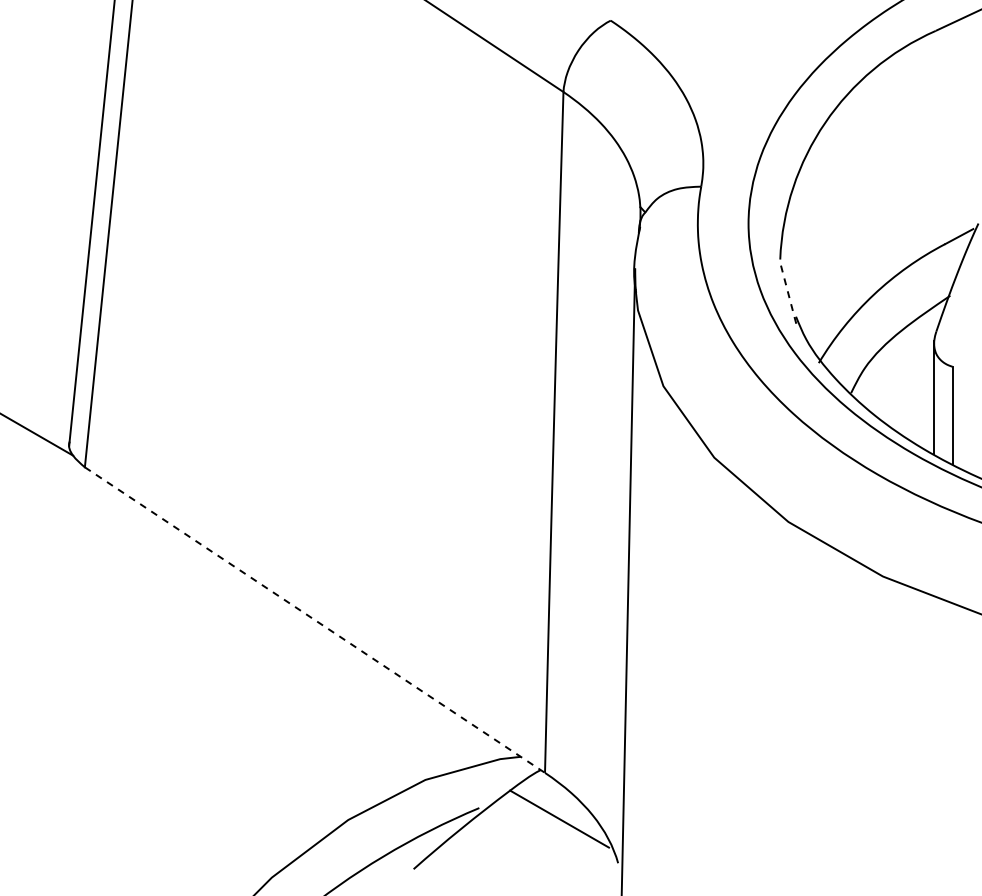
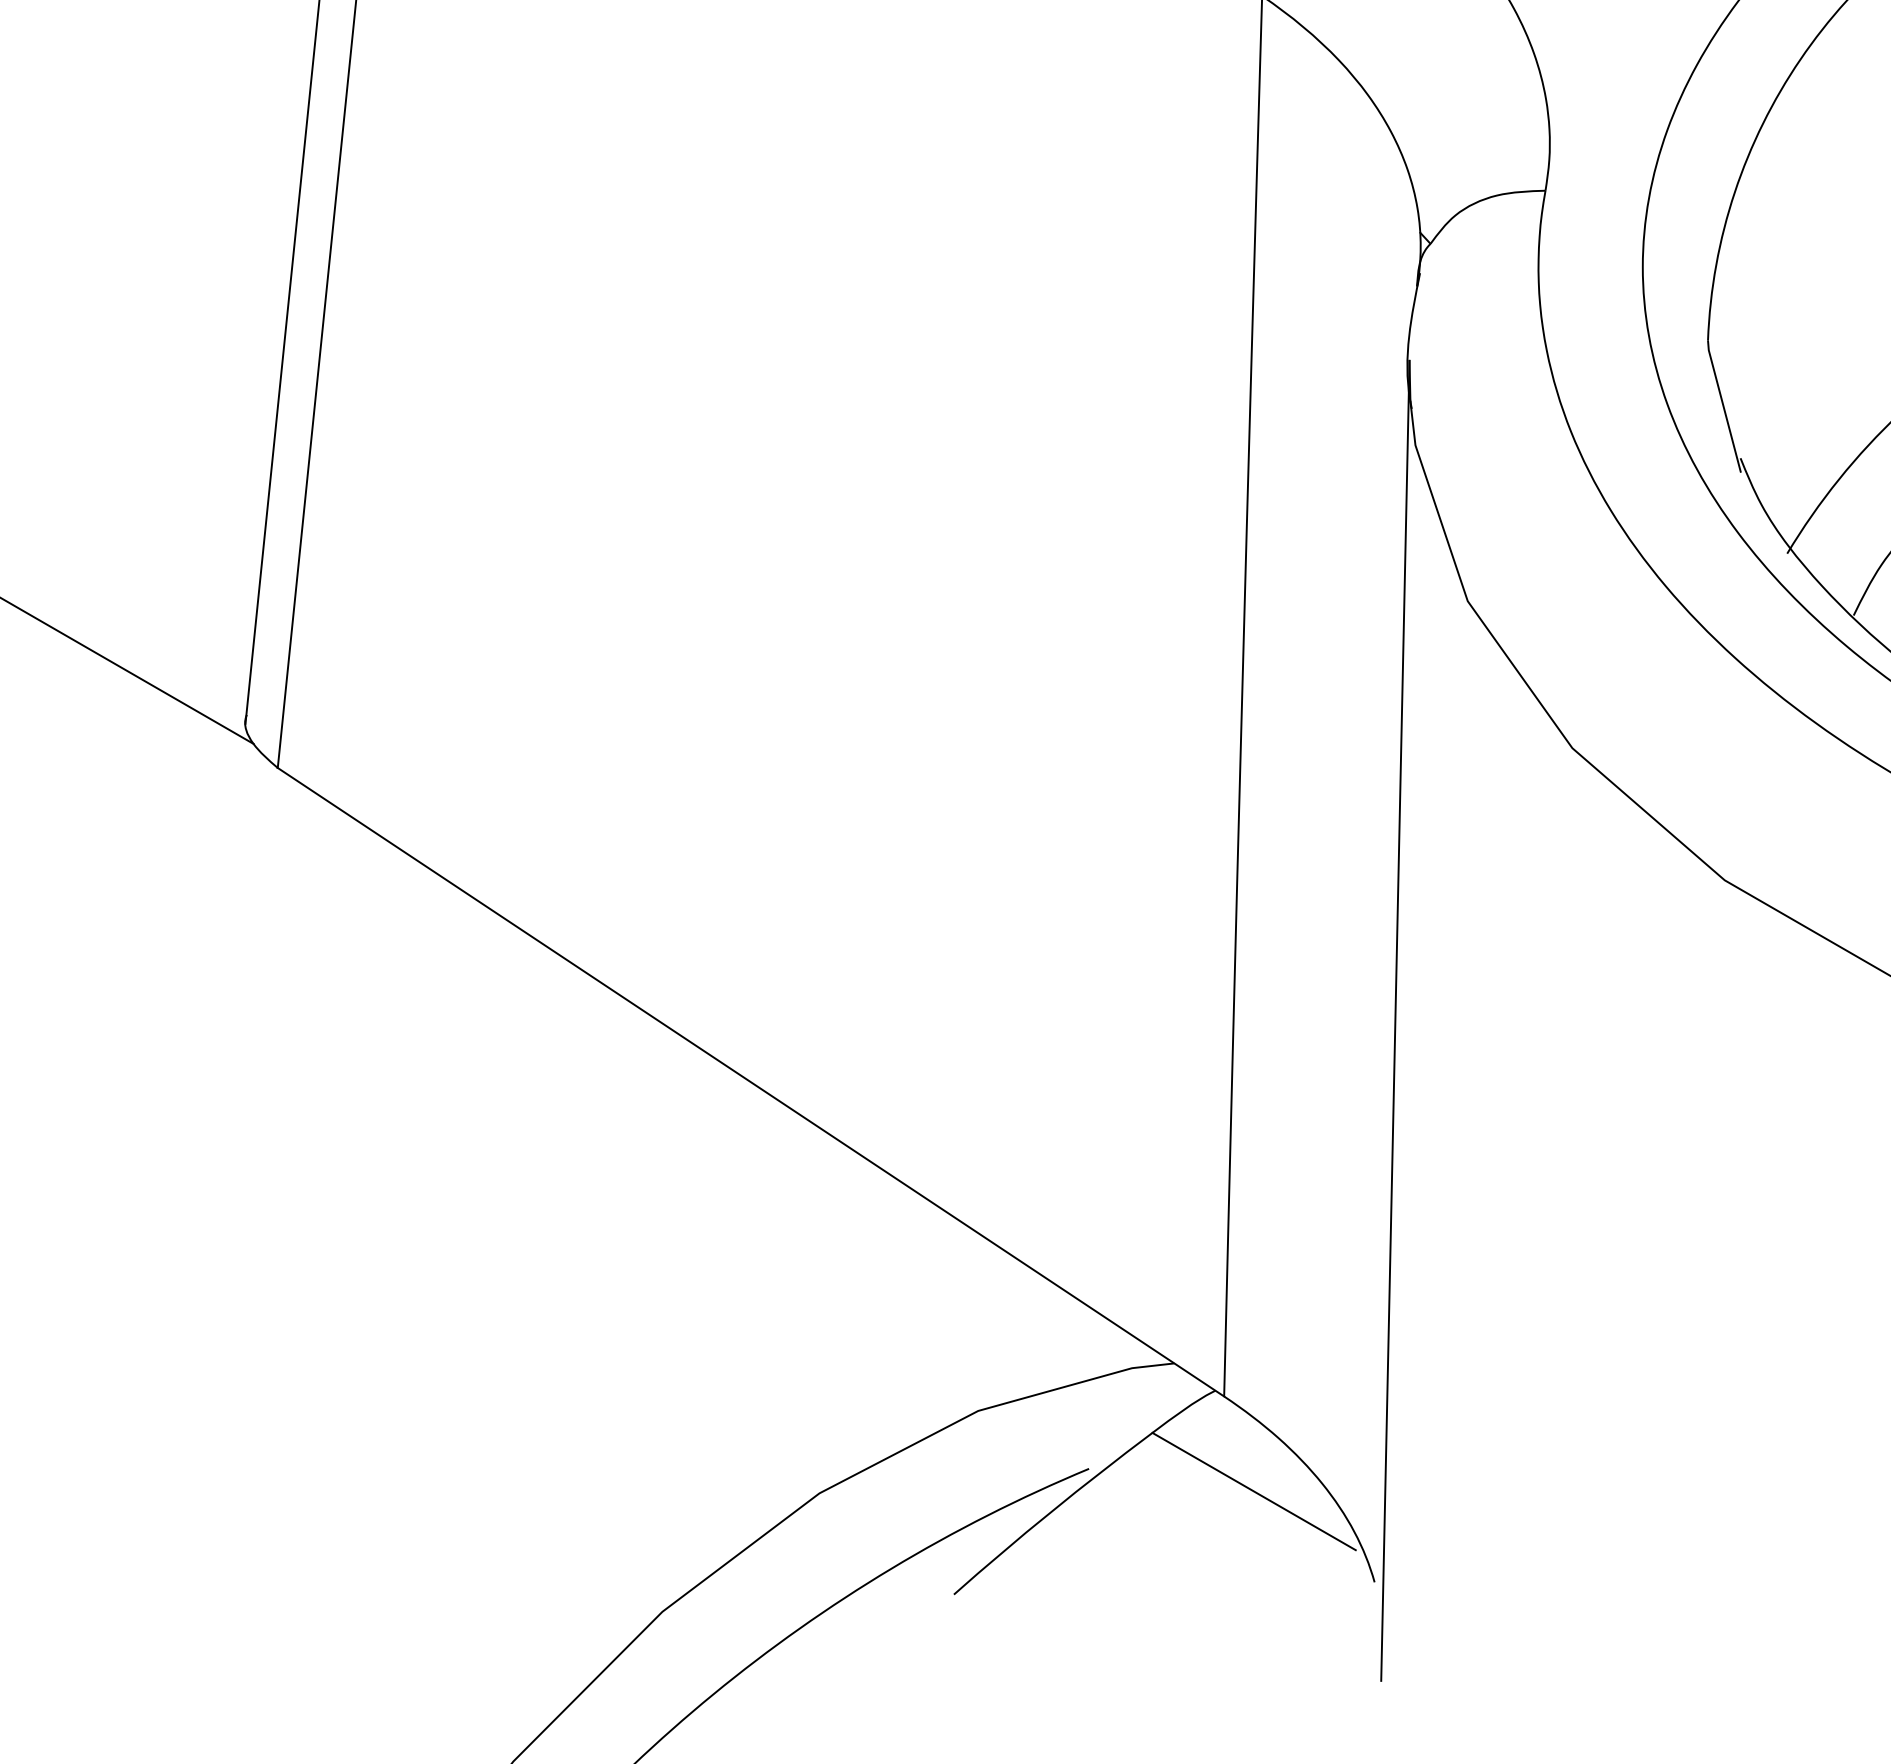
line: (787, 291) -> (1722, 406), dashed -> solid
line: (315, 620) -> (752, 1083), dashed -> solid

